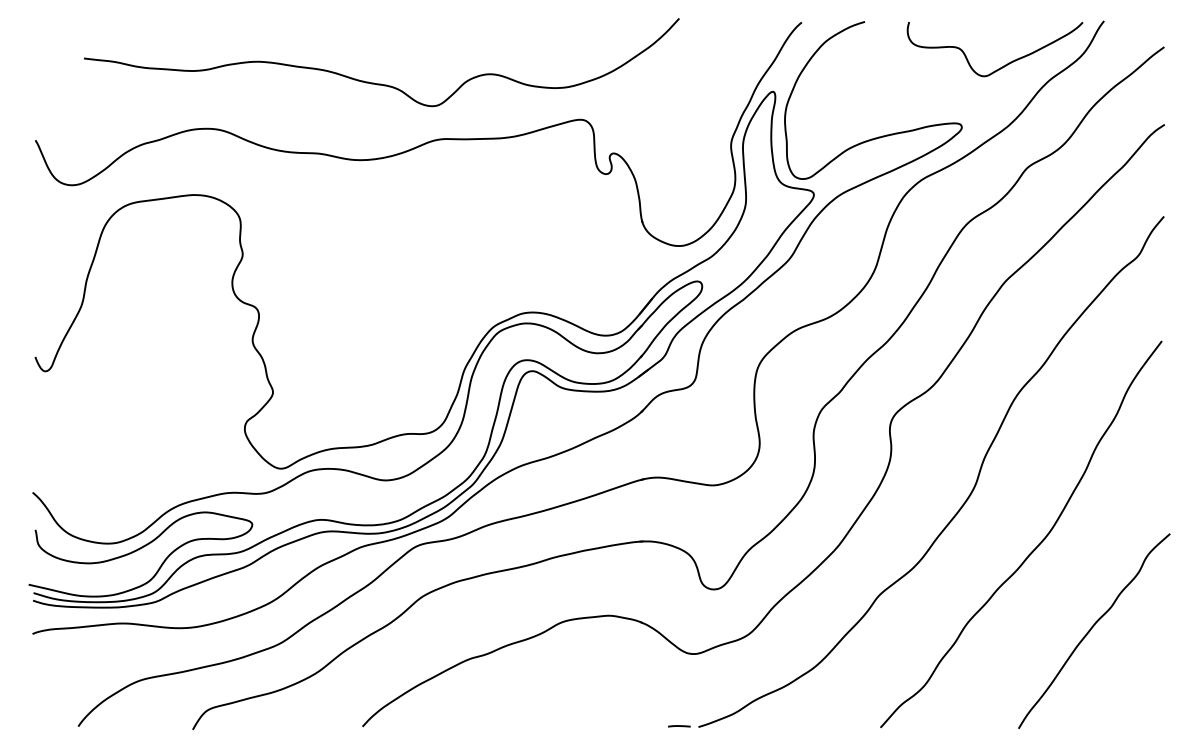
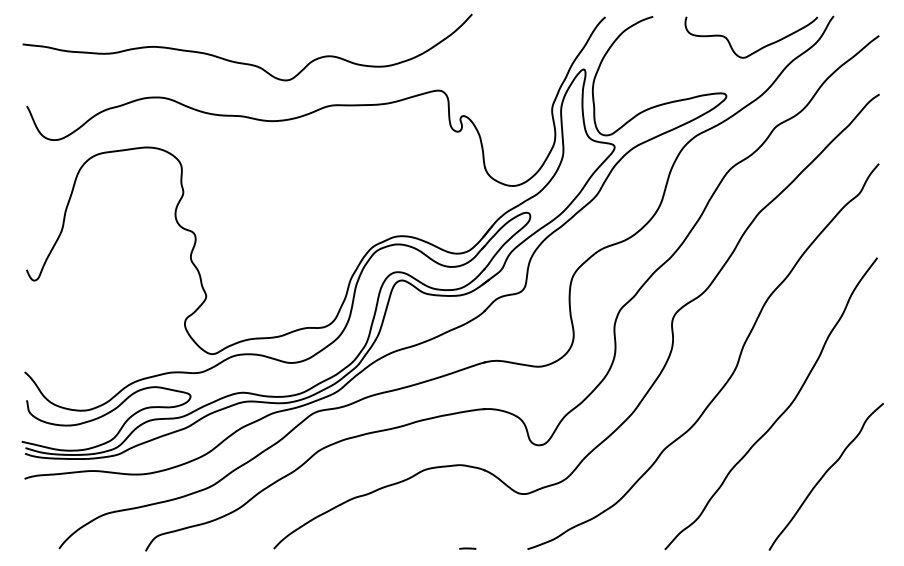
curve: (381, 83) -> (247, 63), moved
line: (679, 726) -> (467, 548), moved

